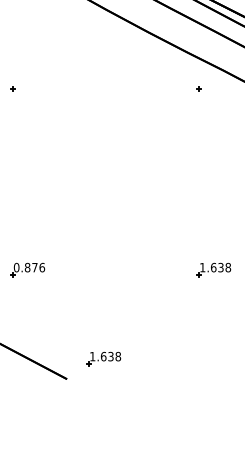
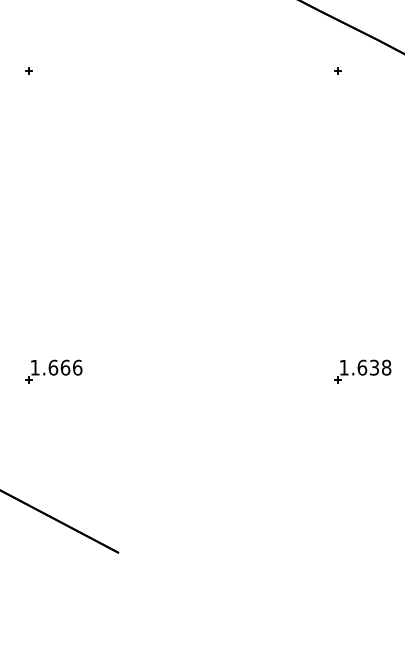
text: (25, 267) -> (49, 367), 0.876 -> 1.666
part: (103, 358) -> (179, 518), removed

